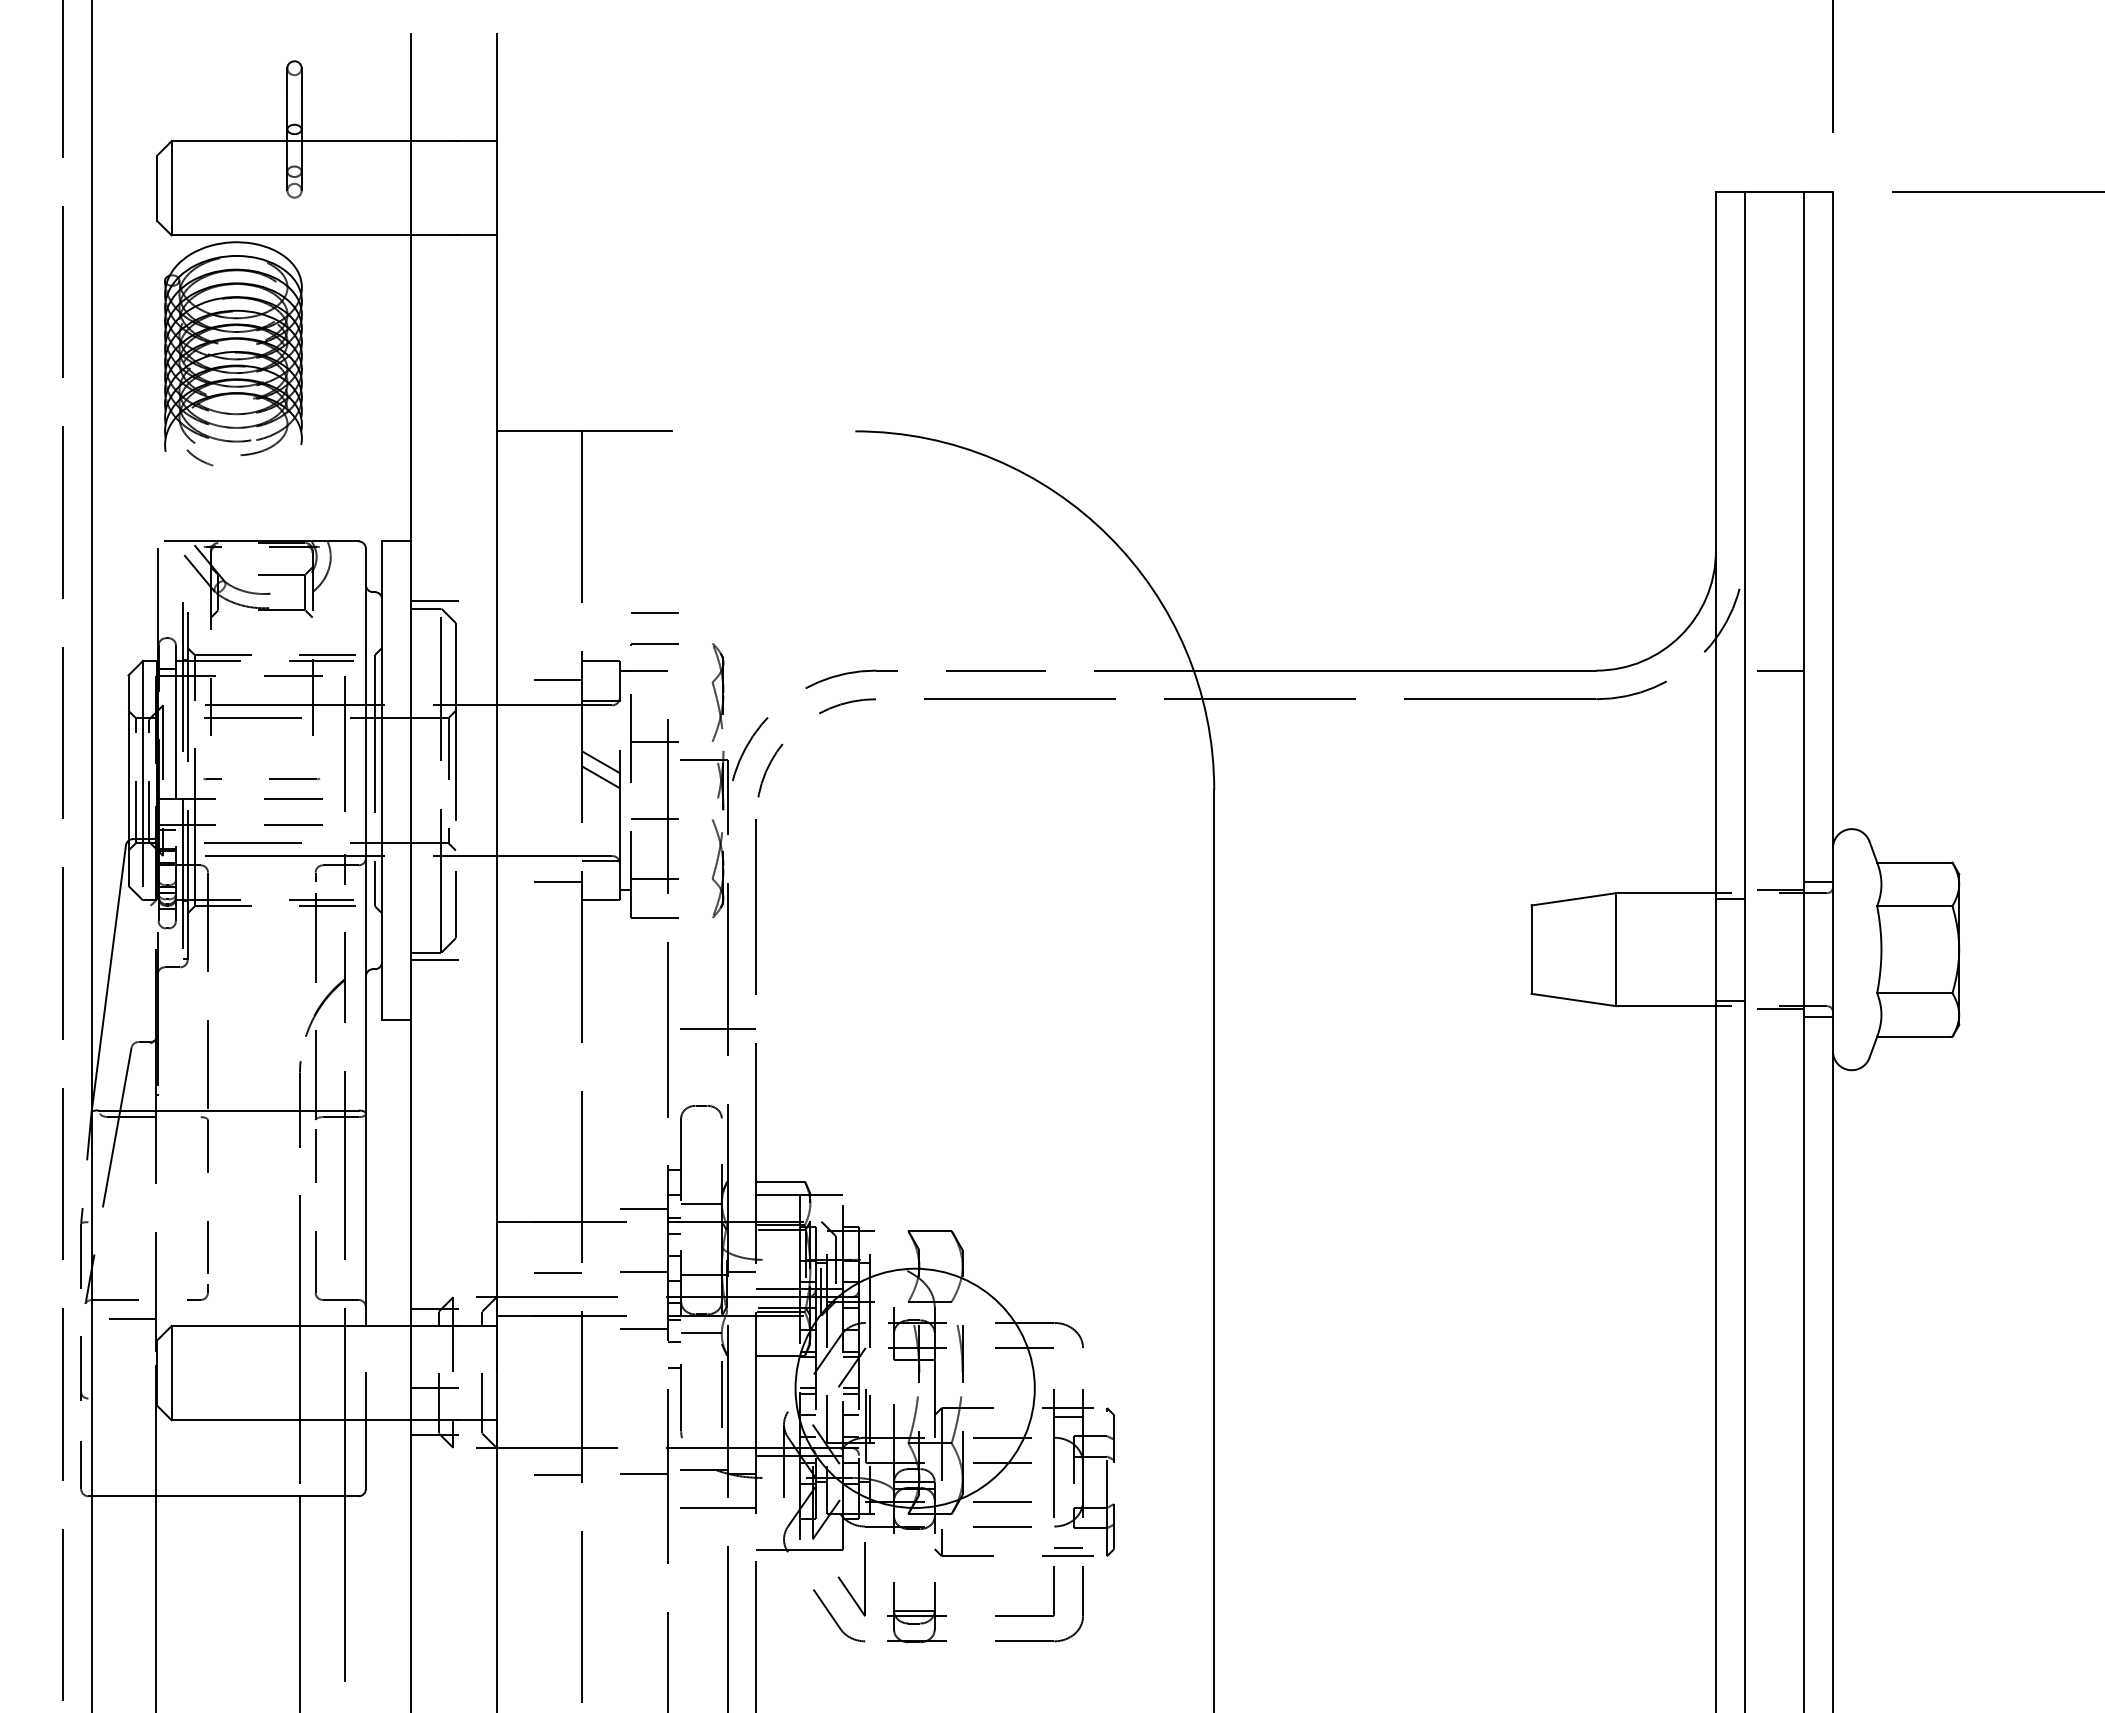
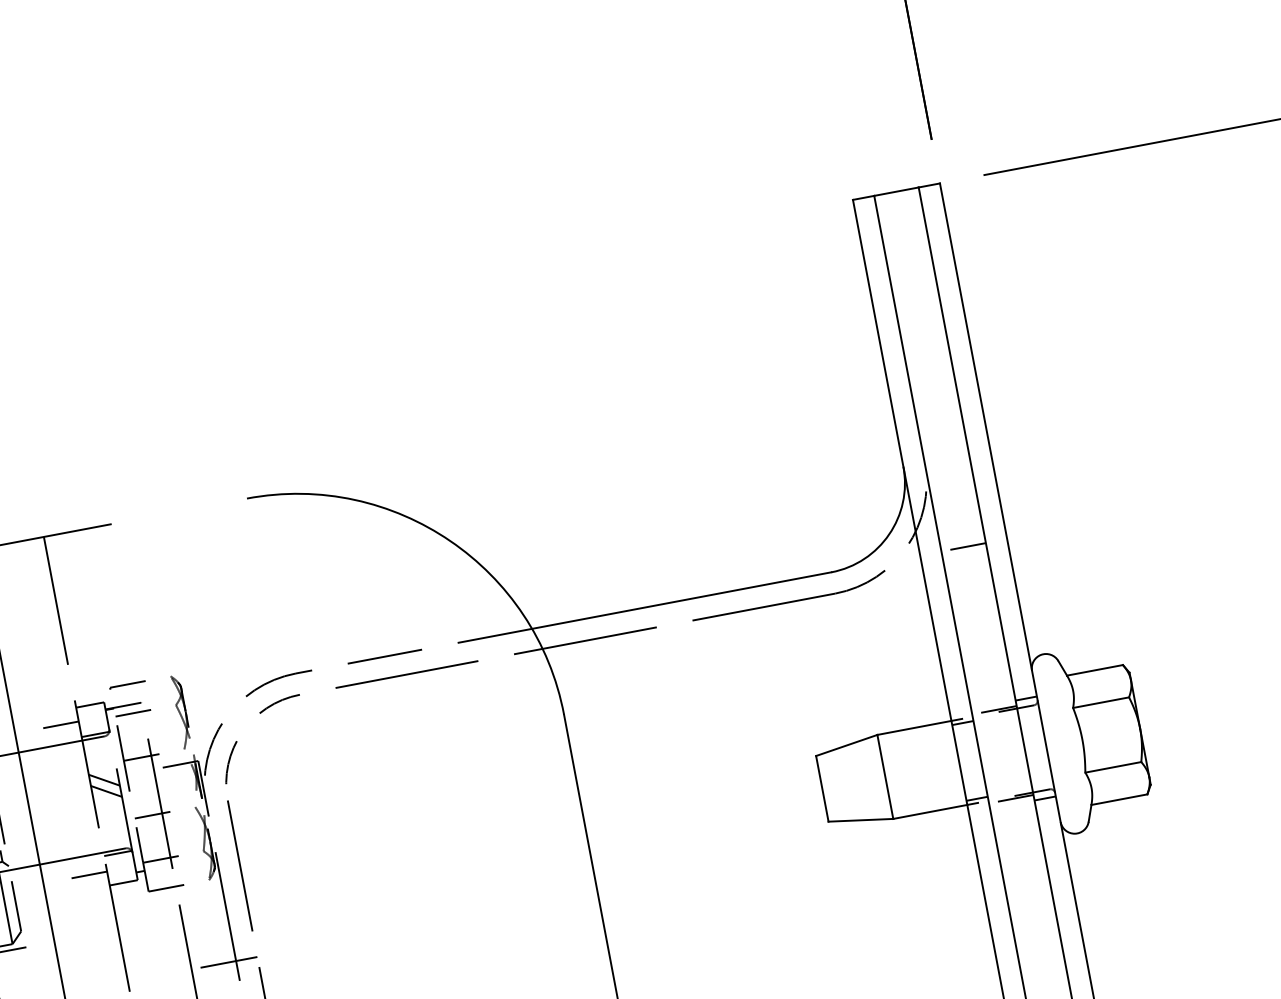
line: (654, 612) -> (132, 712), moved

